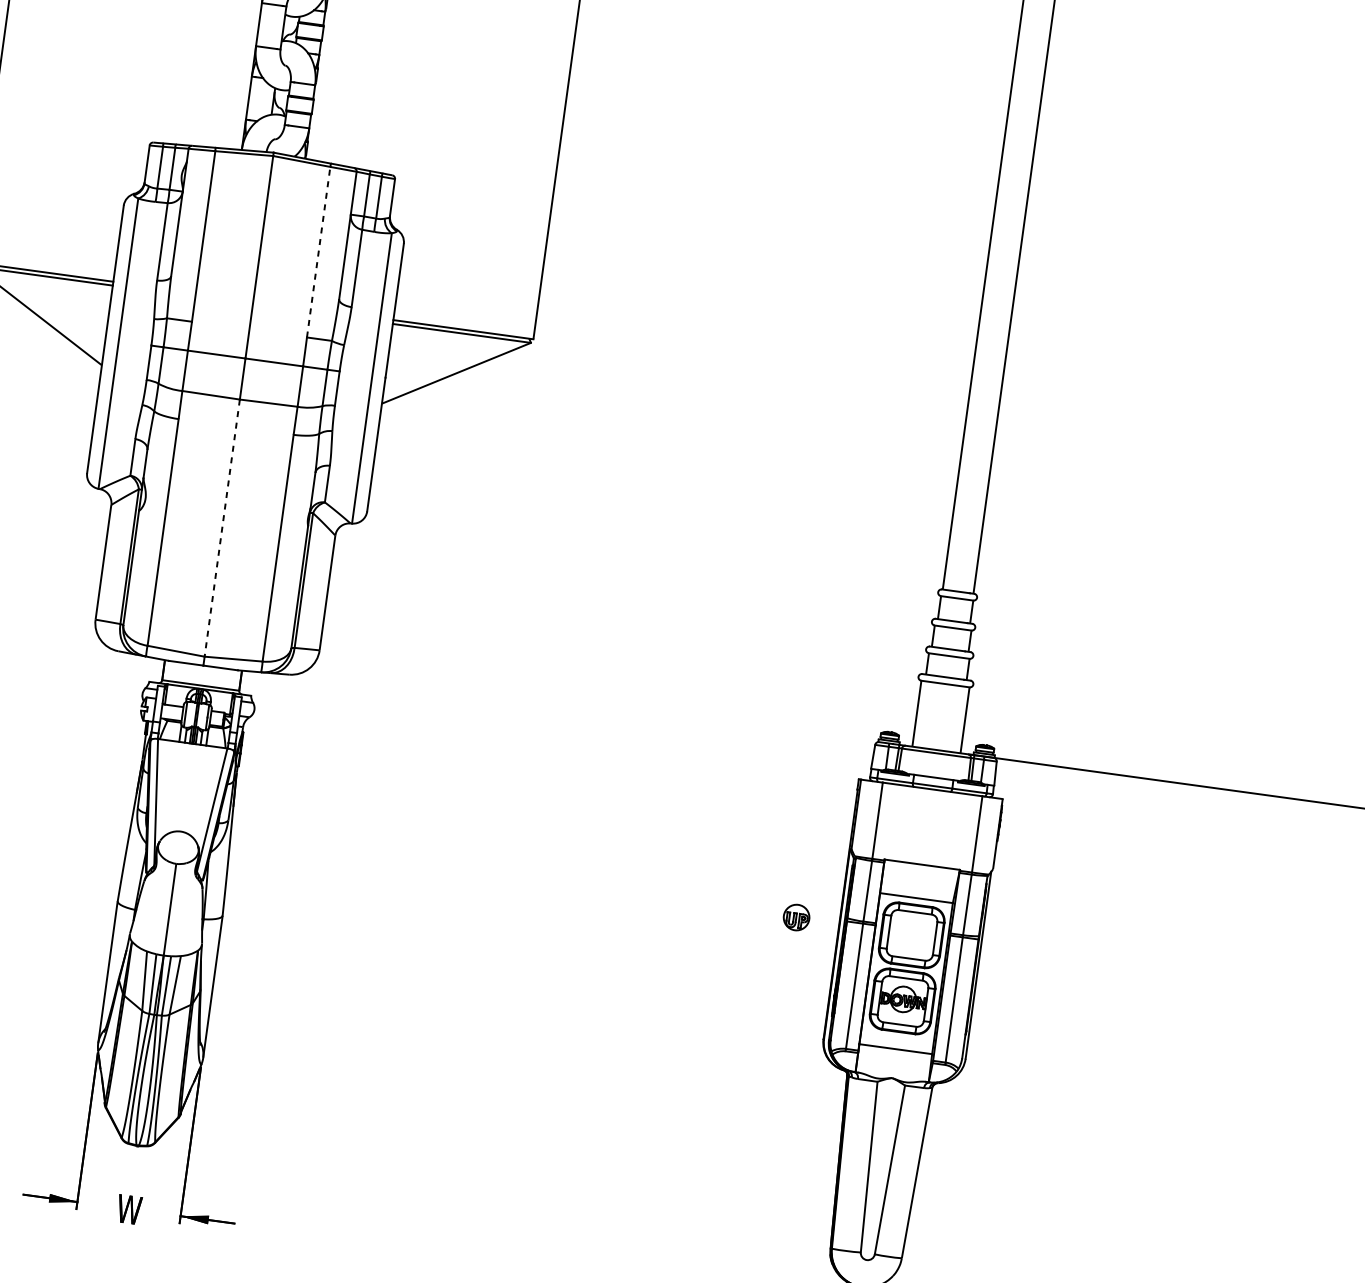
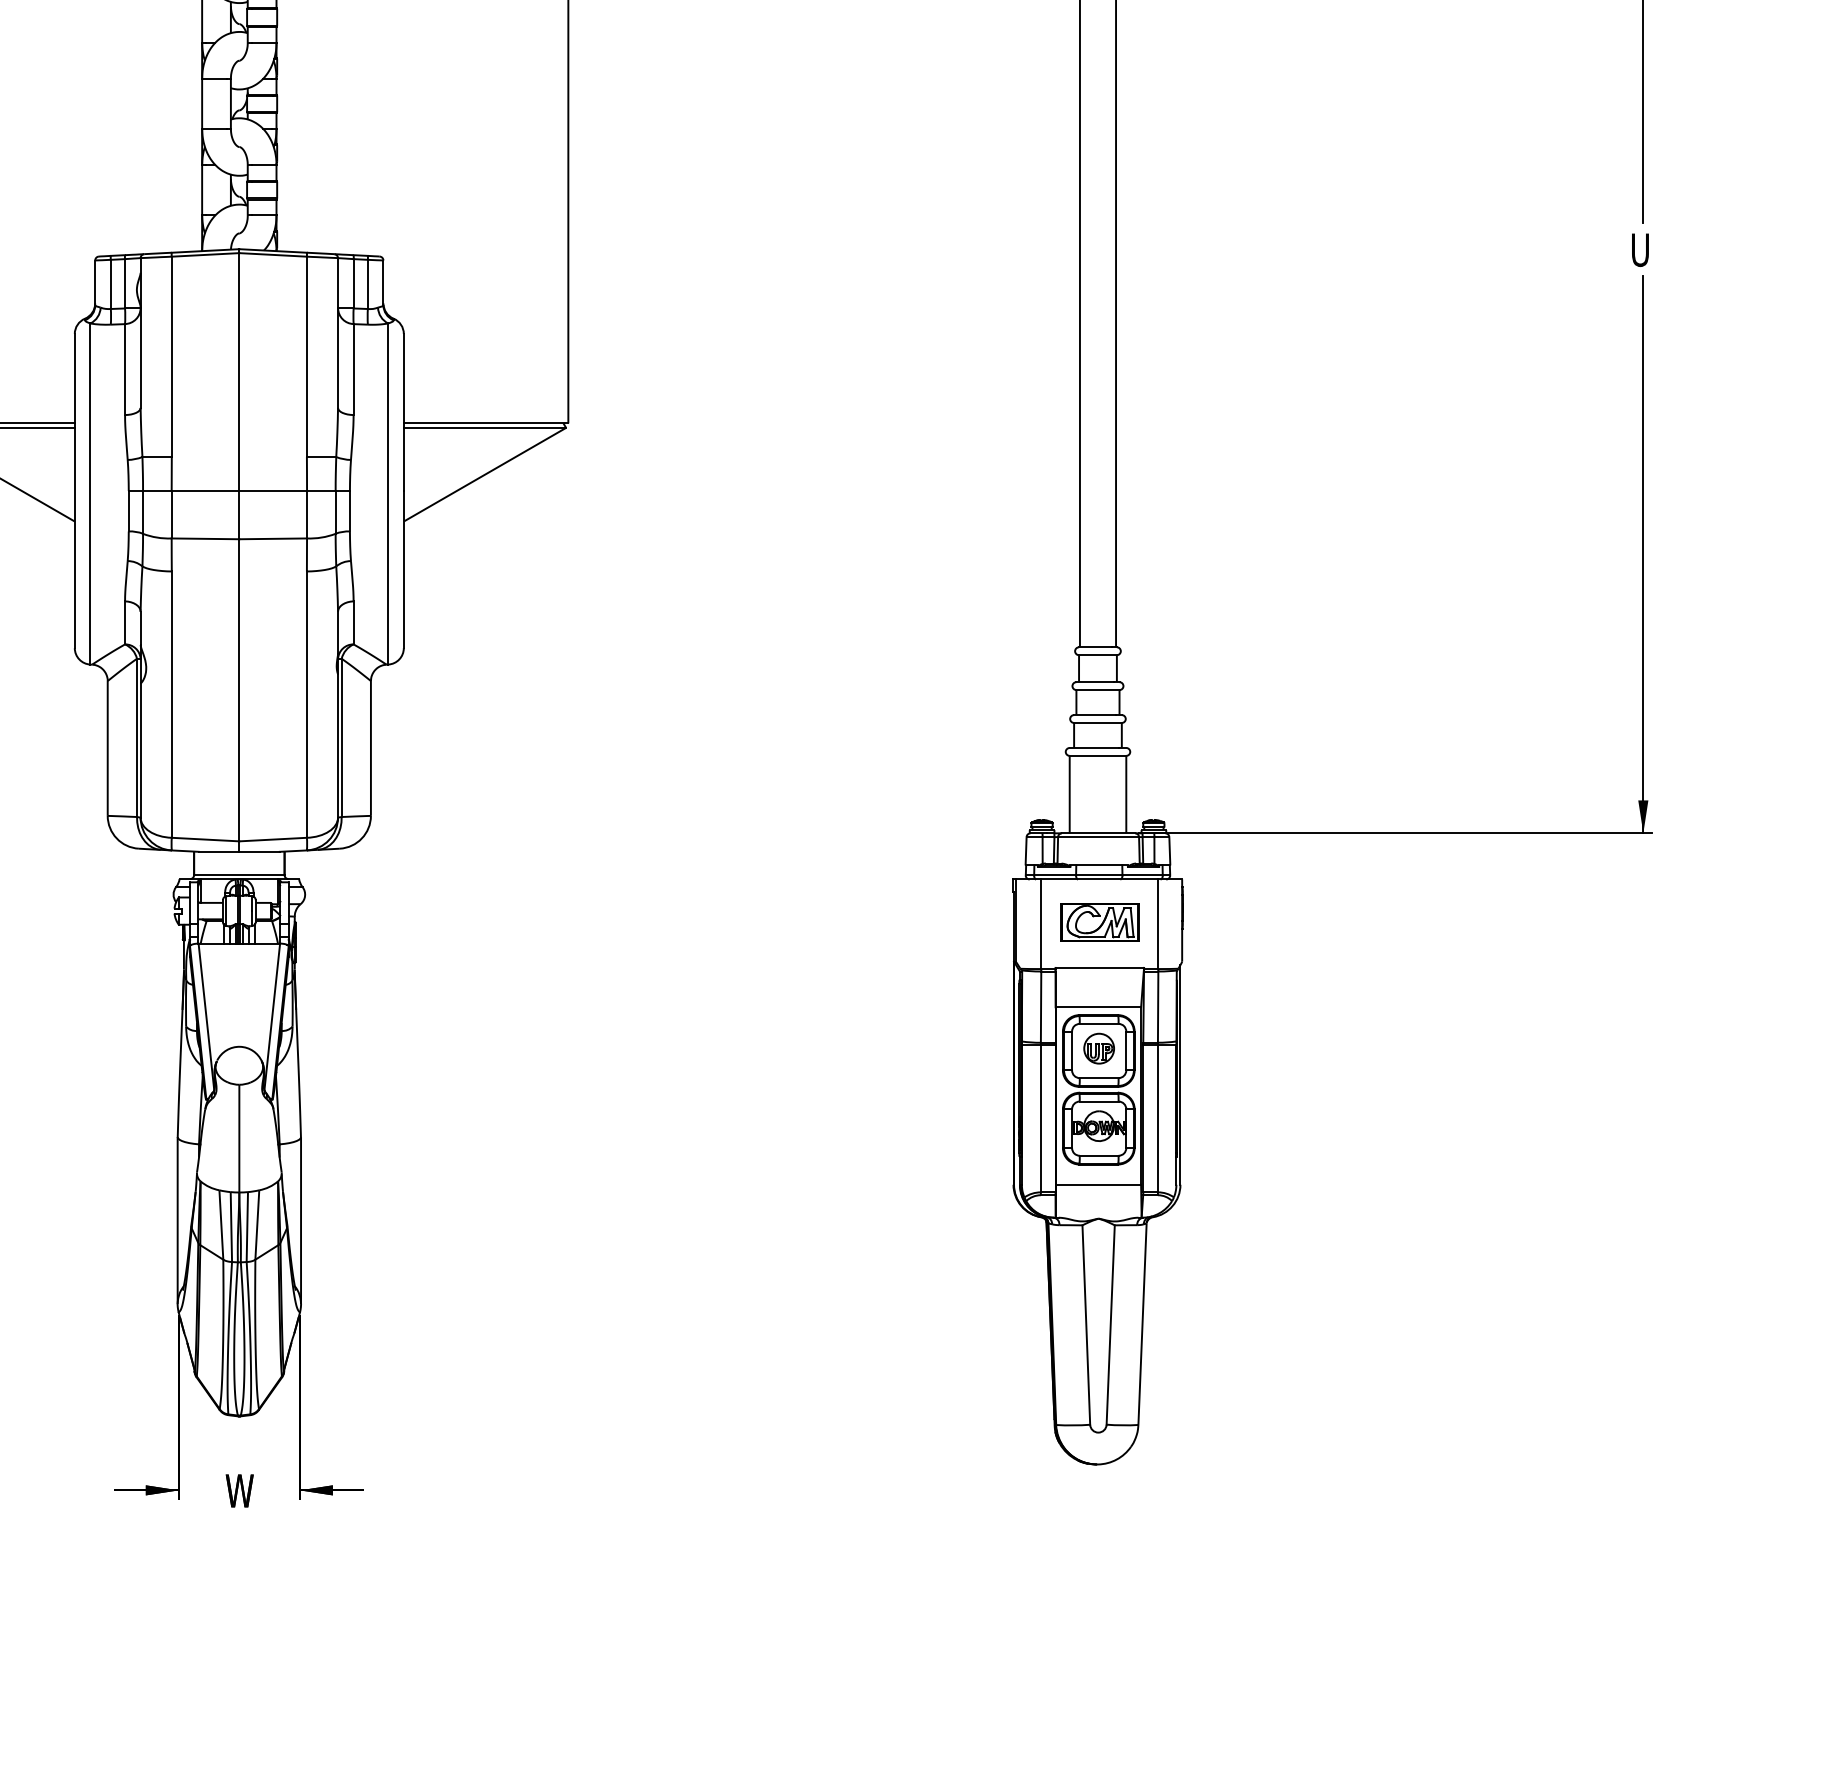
line: (318, 251) -> (306, 356), dashed -> solid
line: (222, 528) -> (239, 690), dashed -> solid
part: (927, 826) -> (1099, 922), added
part: (796, 917) -> (1098, 1048), moved

